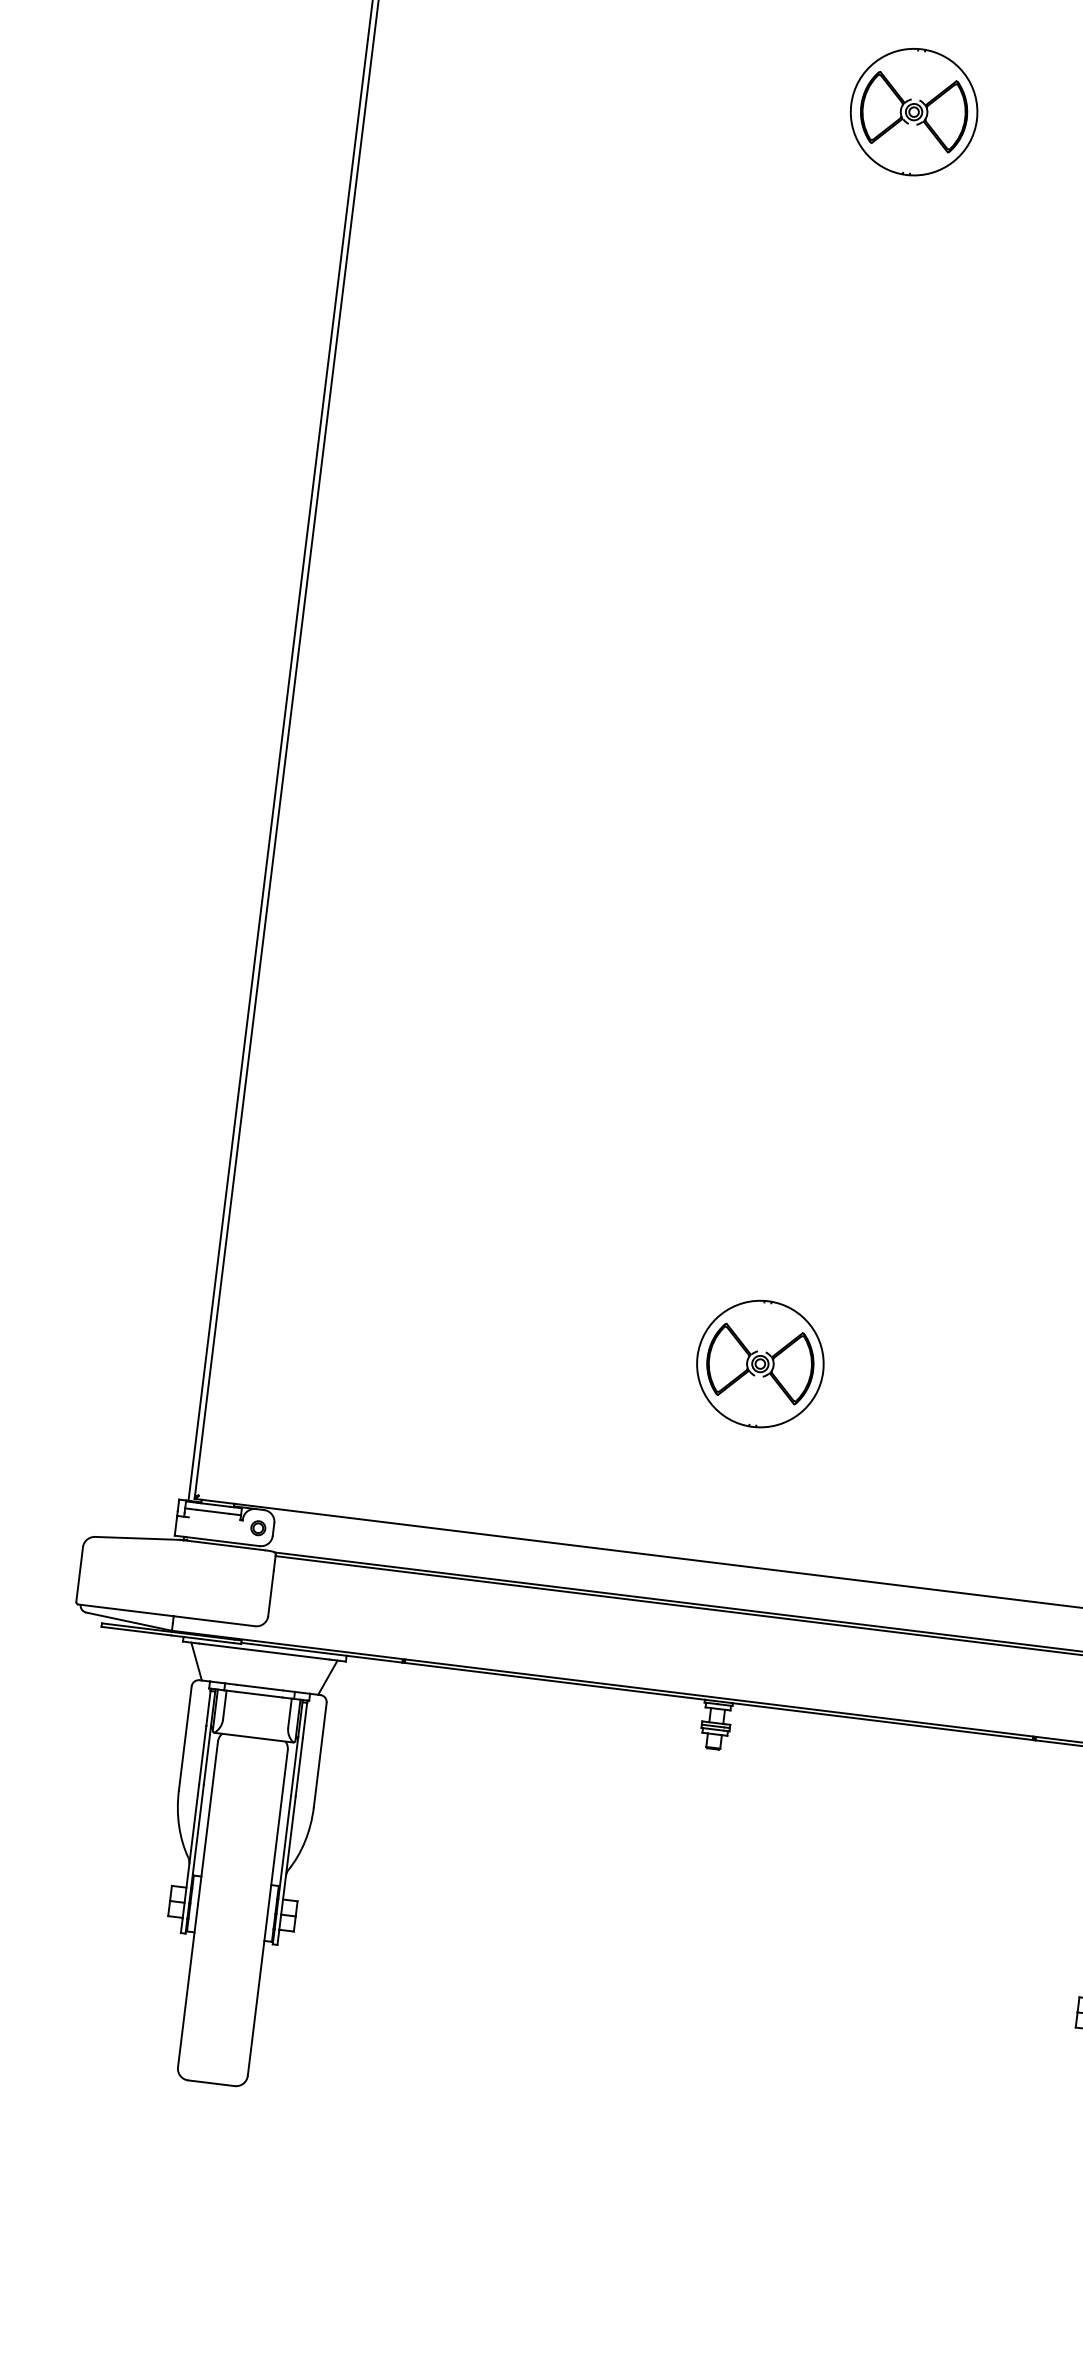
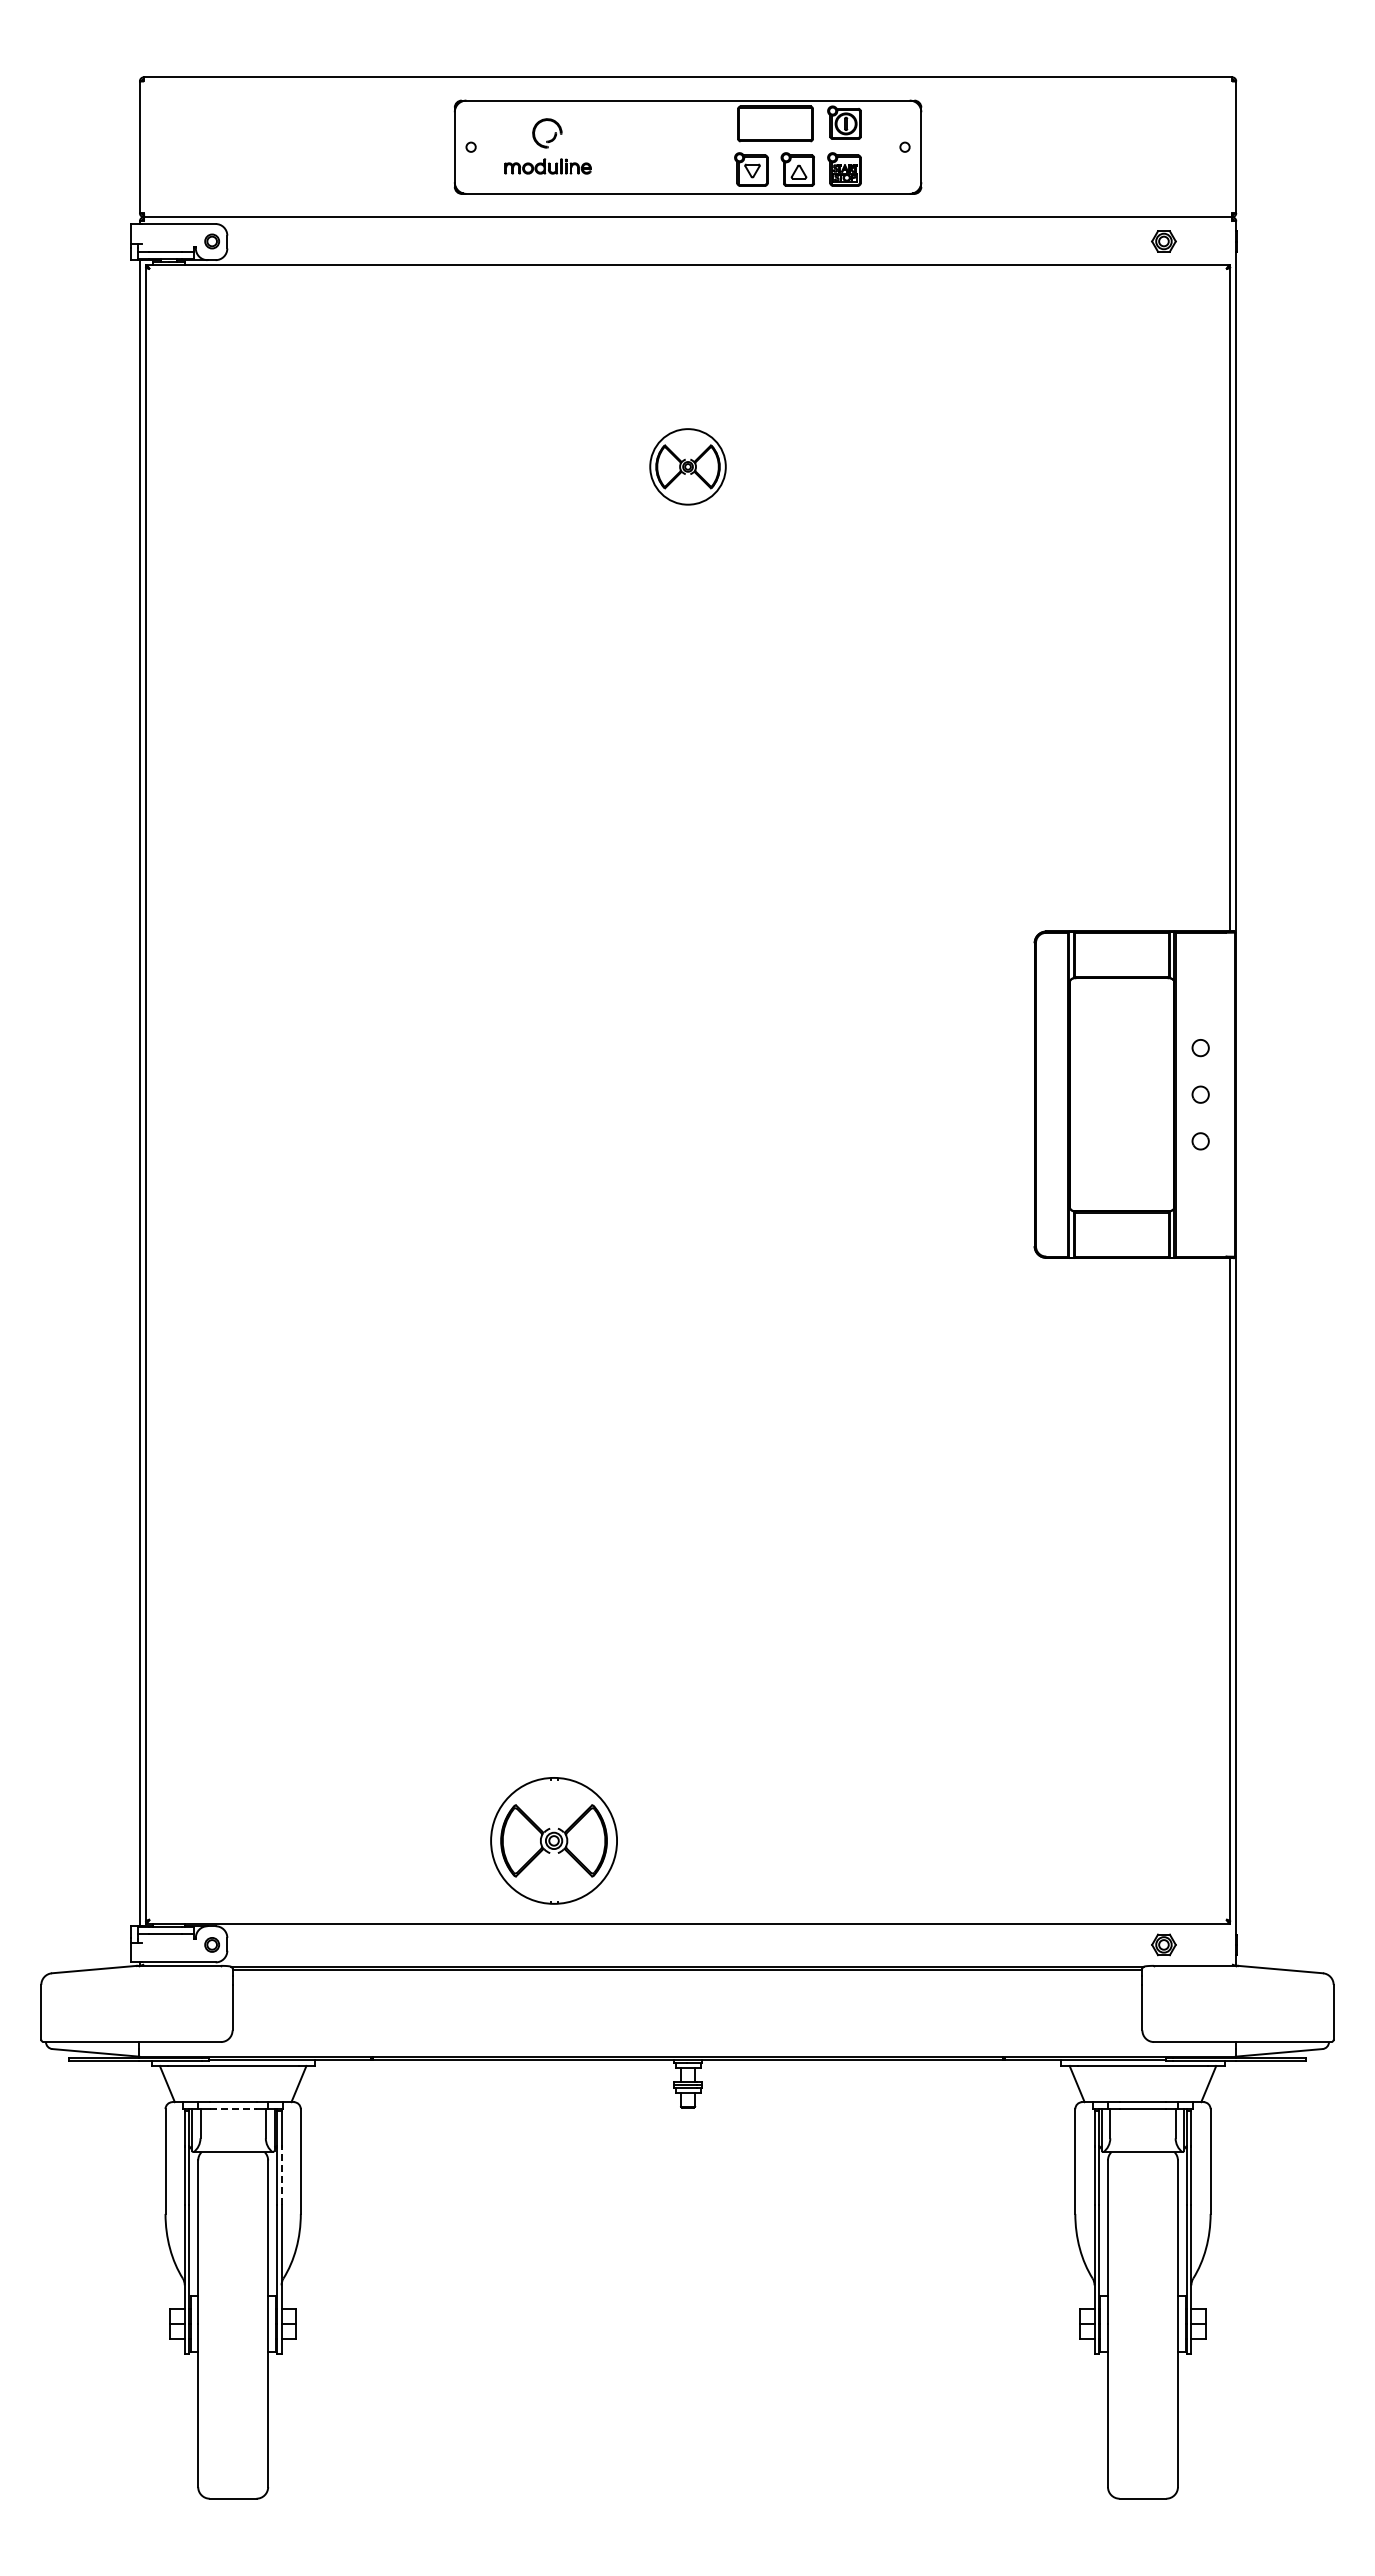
part: (913, 111) -> (687, 466), size x0.6
part: (759, 1363) -> (553, 1840), moved
line: (259, 1695) -> (233, 2109), solid -> dashed
line: (299, 1766) -> (281, 2175), solid -> dashed

